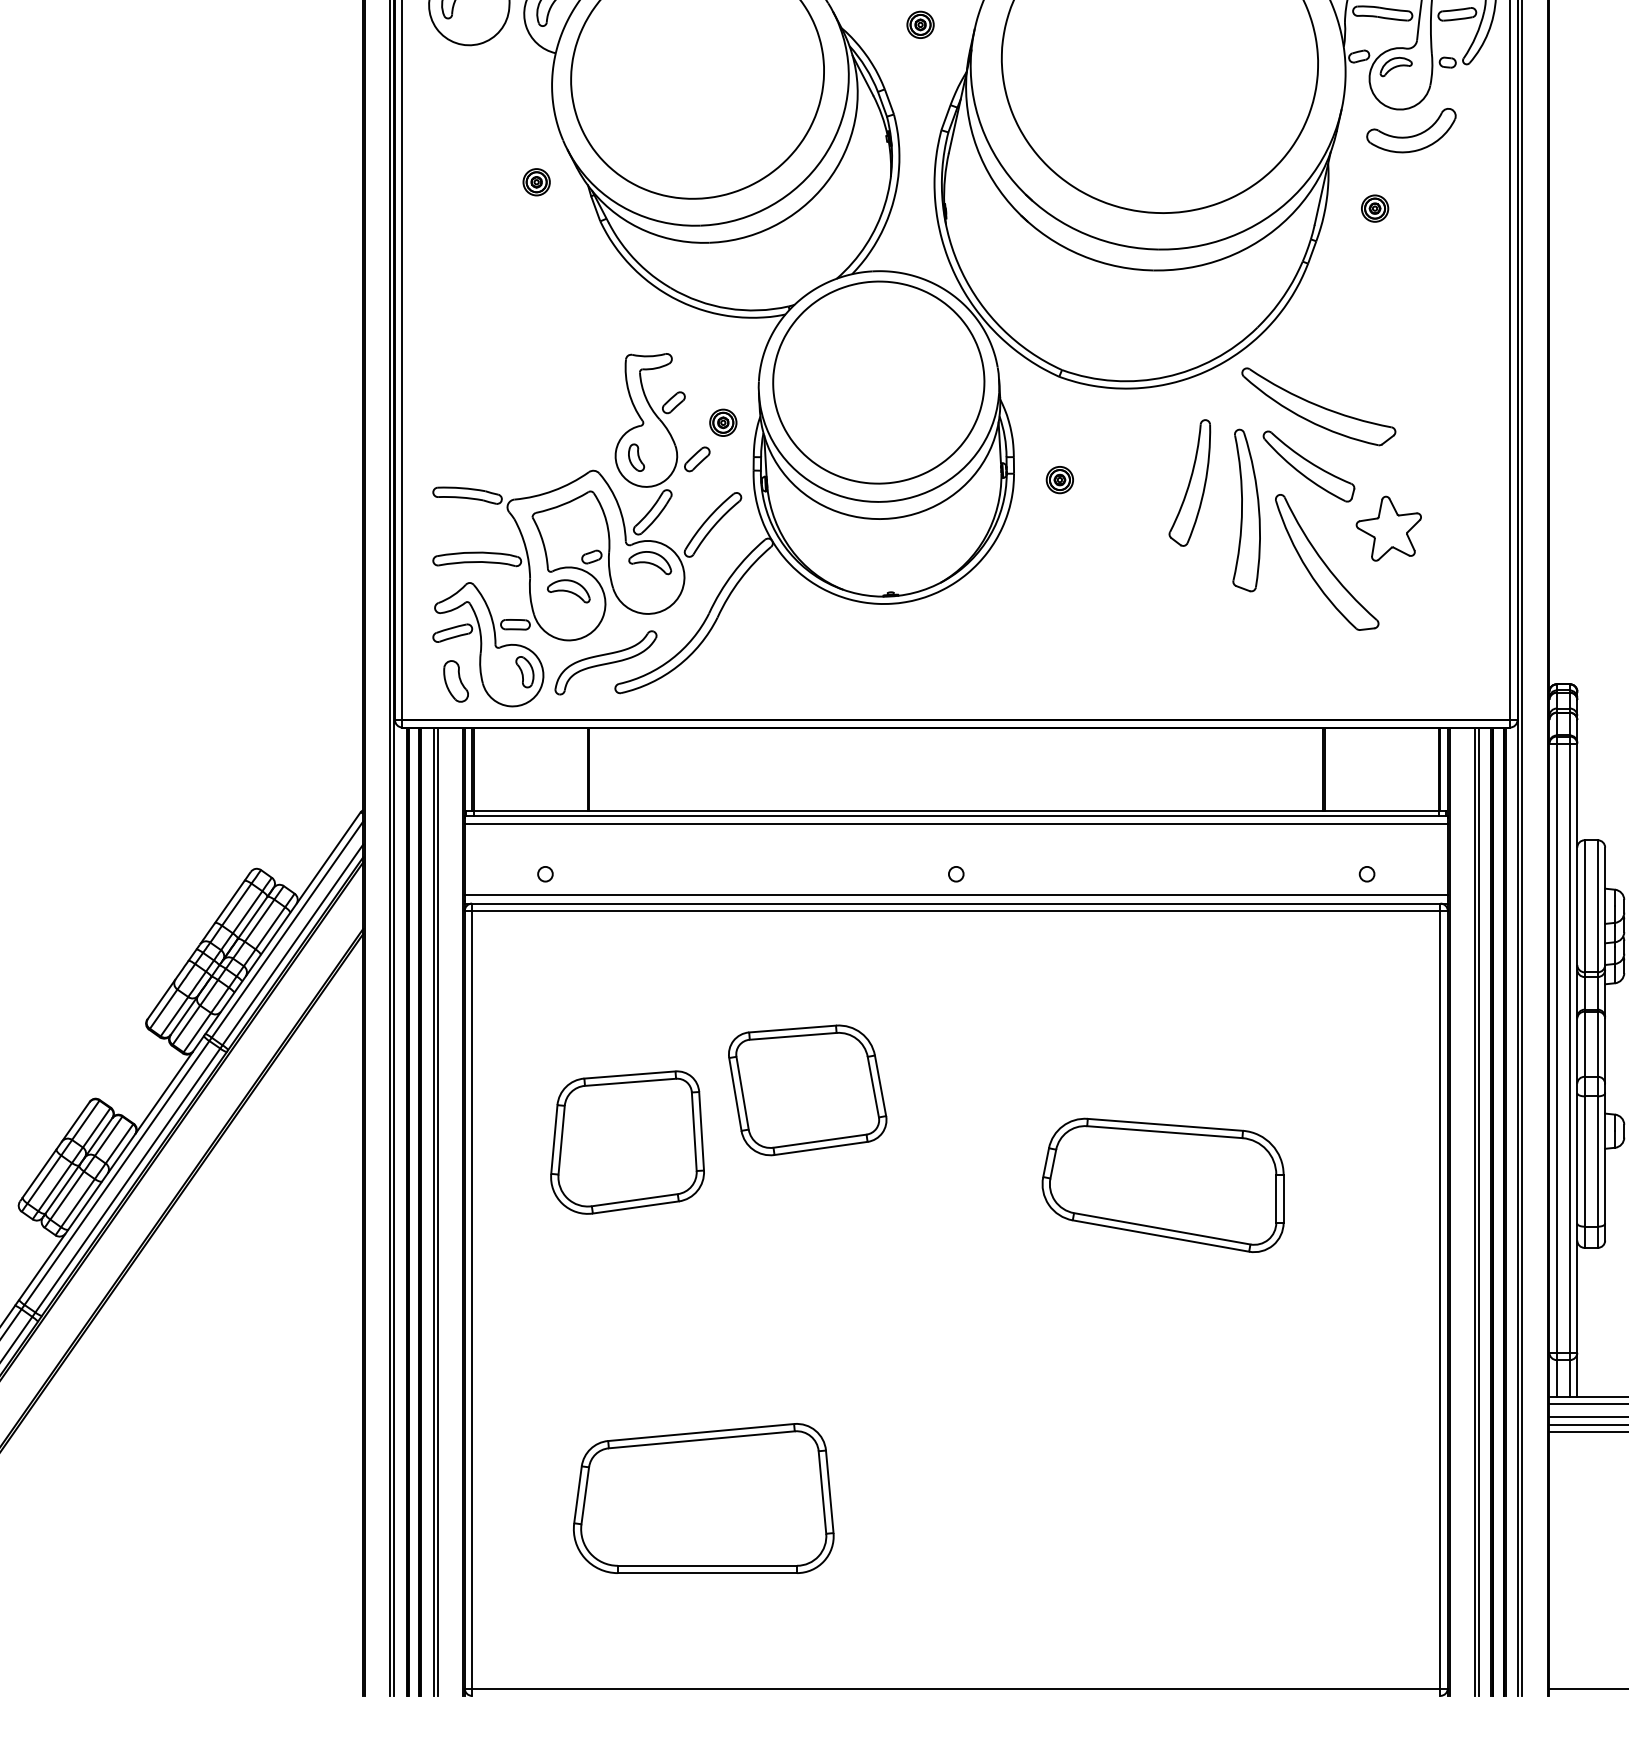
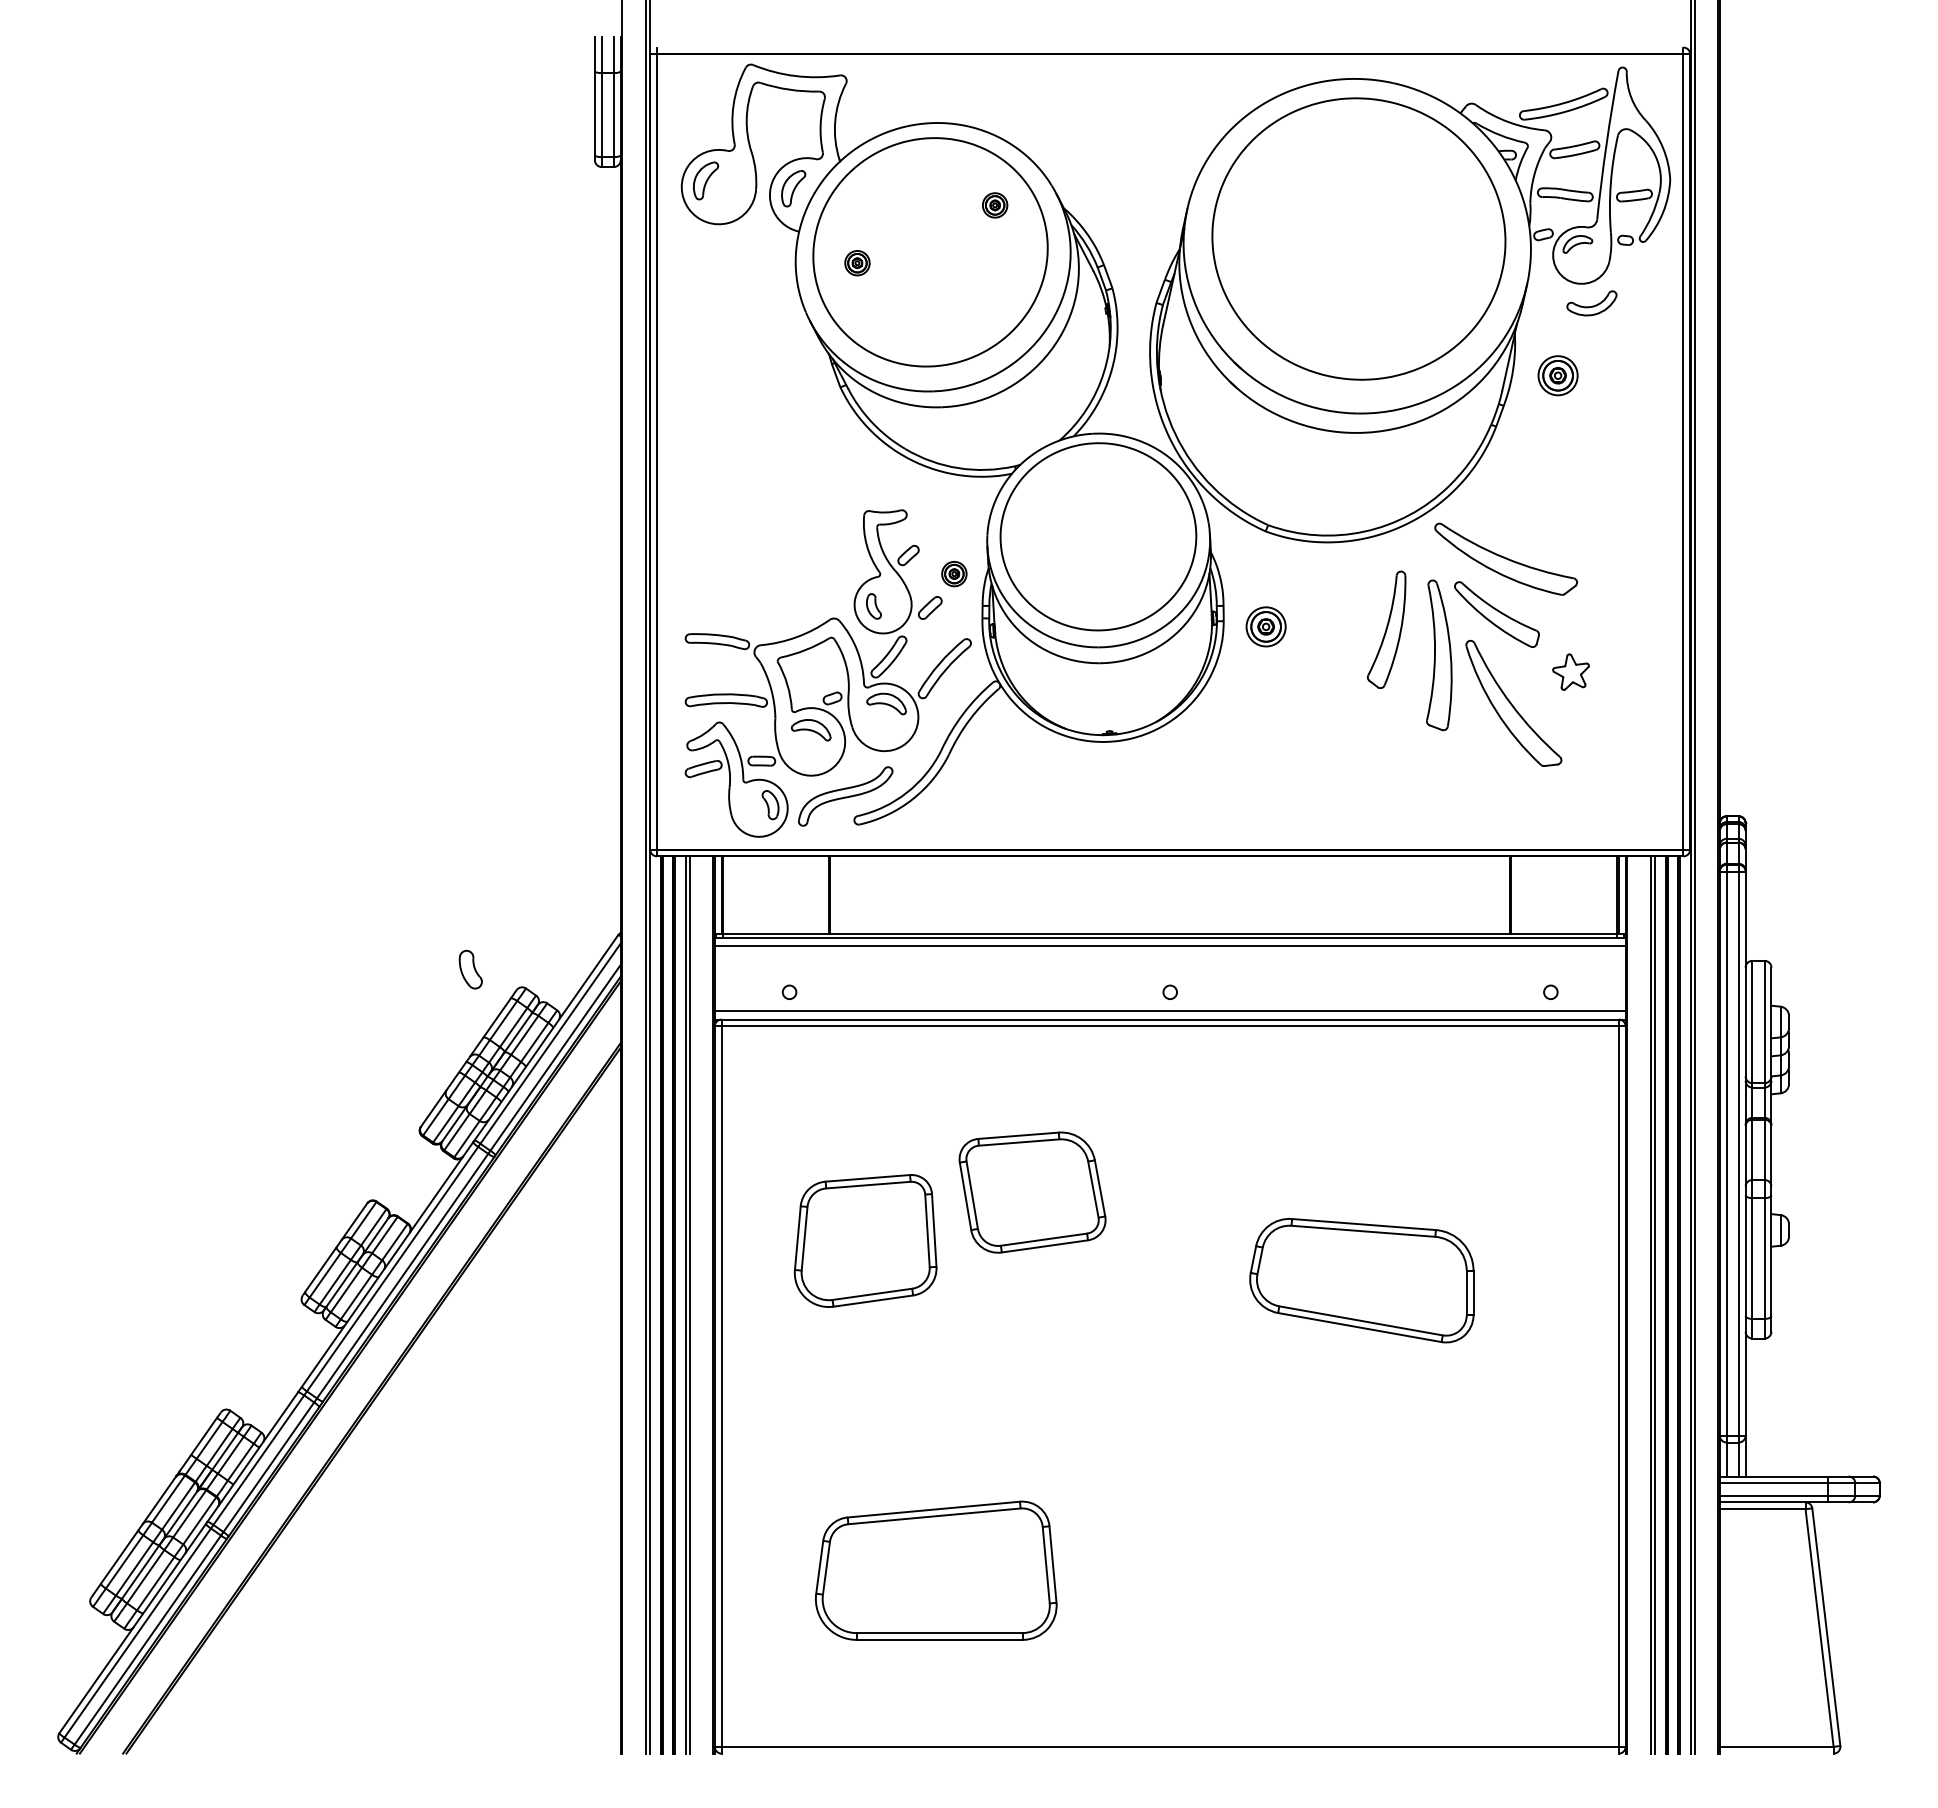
part: (920, 25) -> (995, 205), moved
part: (1410, 130) -> (1591, 303), size x0.6
part: (536, 182) -> (857, 263), moved
part: (1375, 208) -> (1558, 375), size x1.6
part: (1060, 480) -> (1266, 627), size x1.6
part: (1388, 527) -> (1570, 671), size x0.6
part: (455, 681) -> (470, 969), moved

